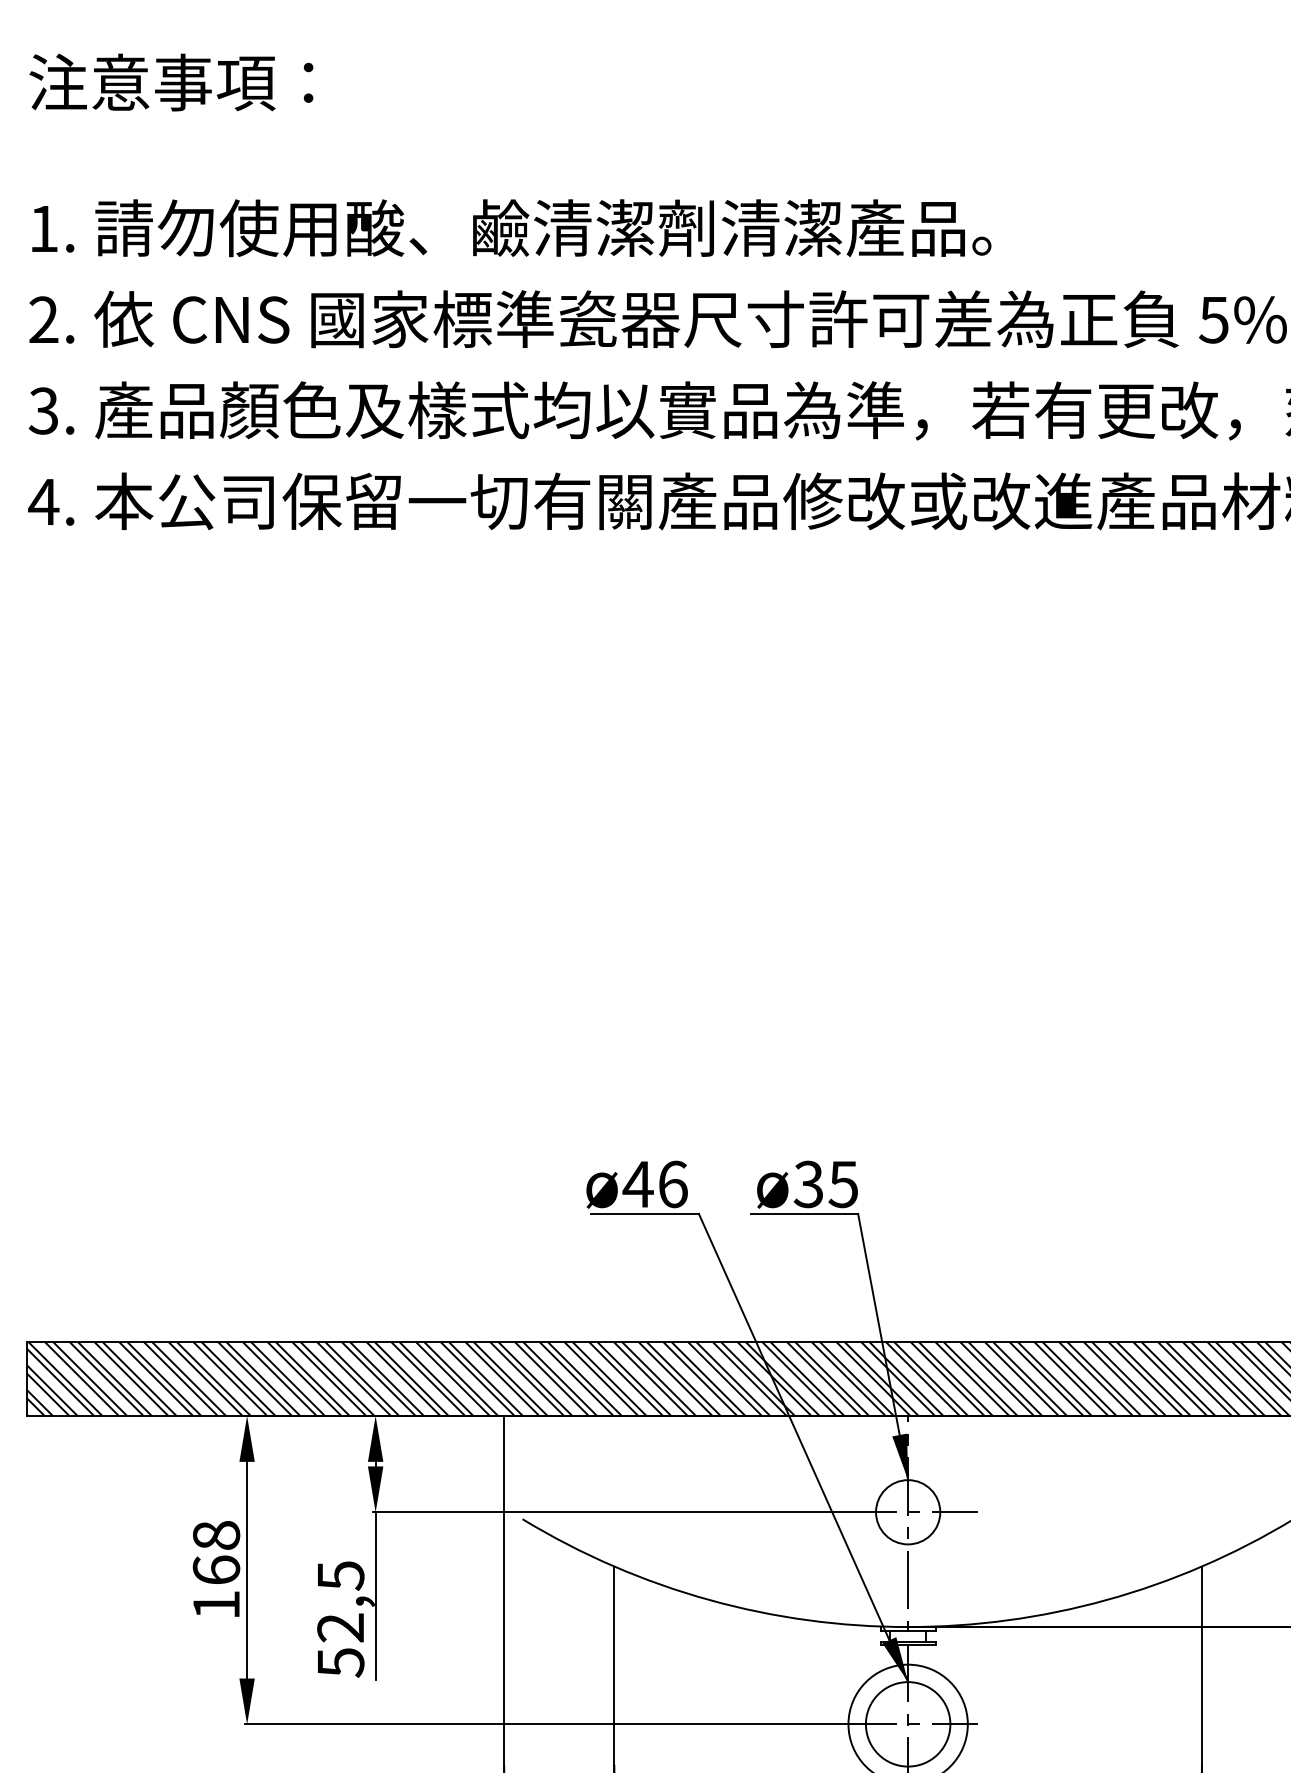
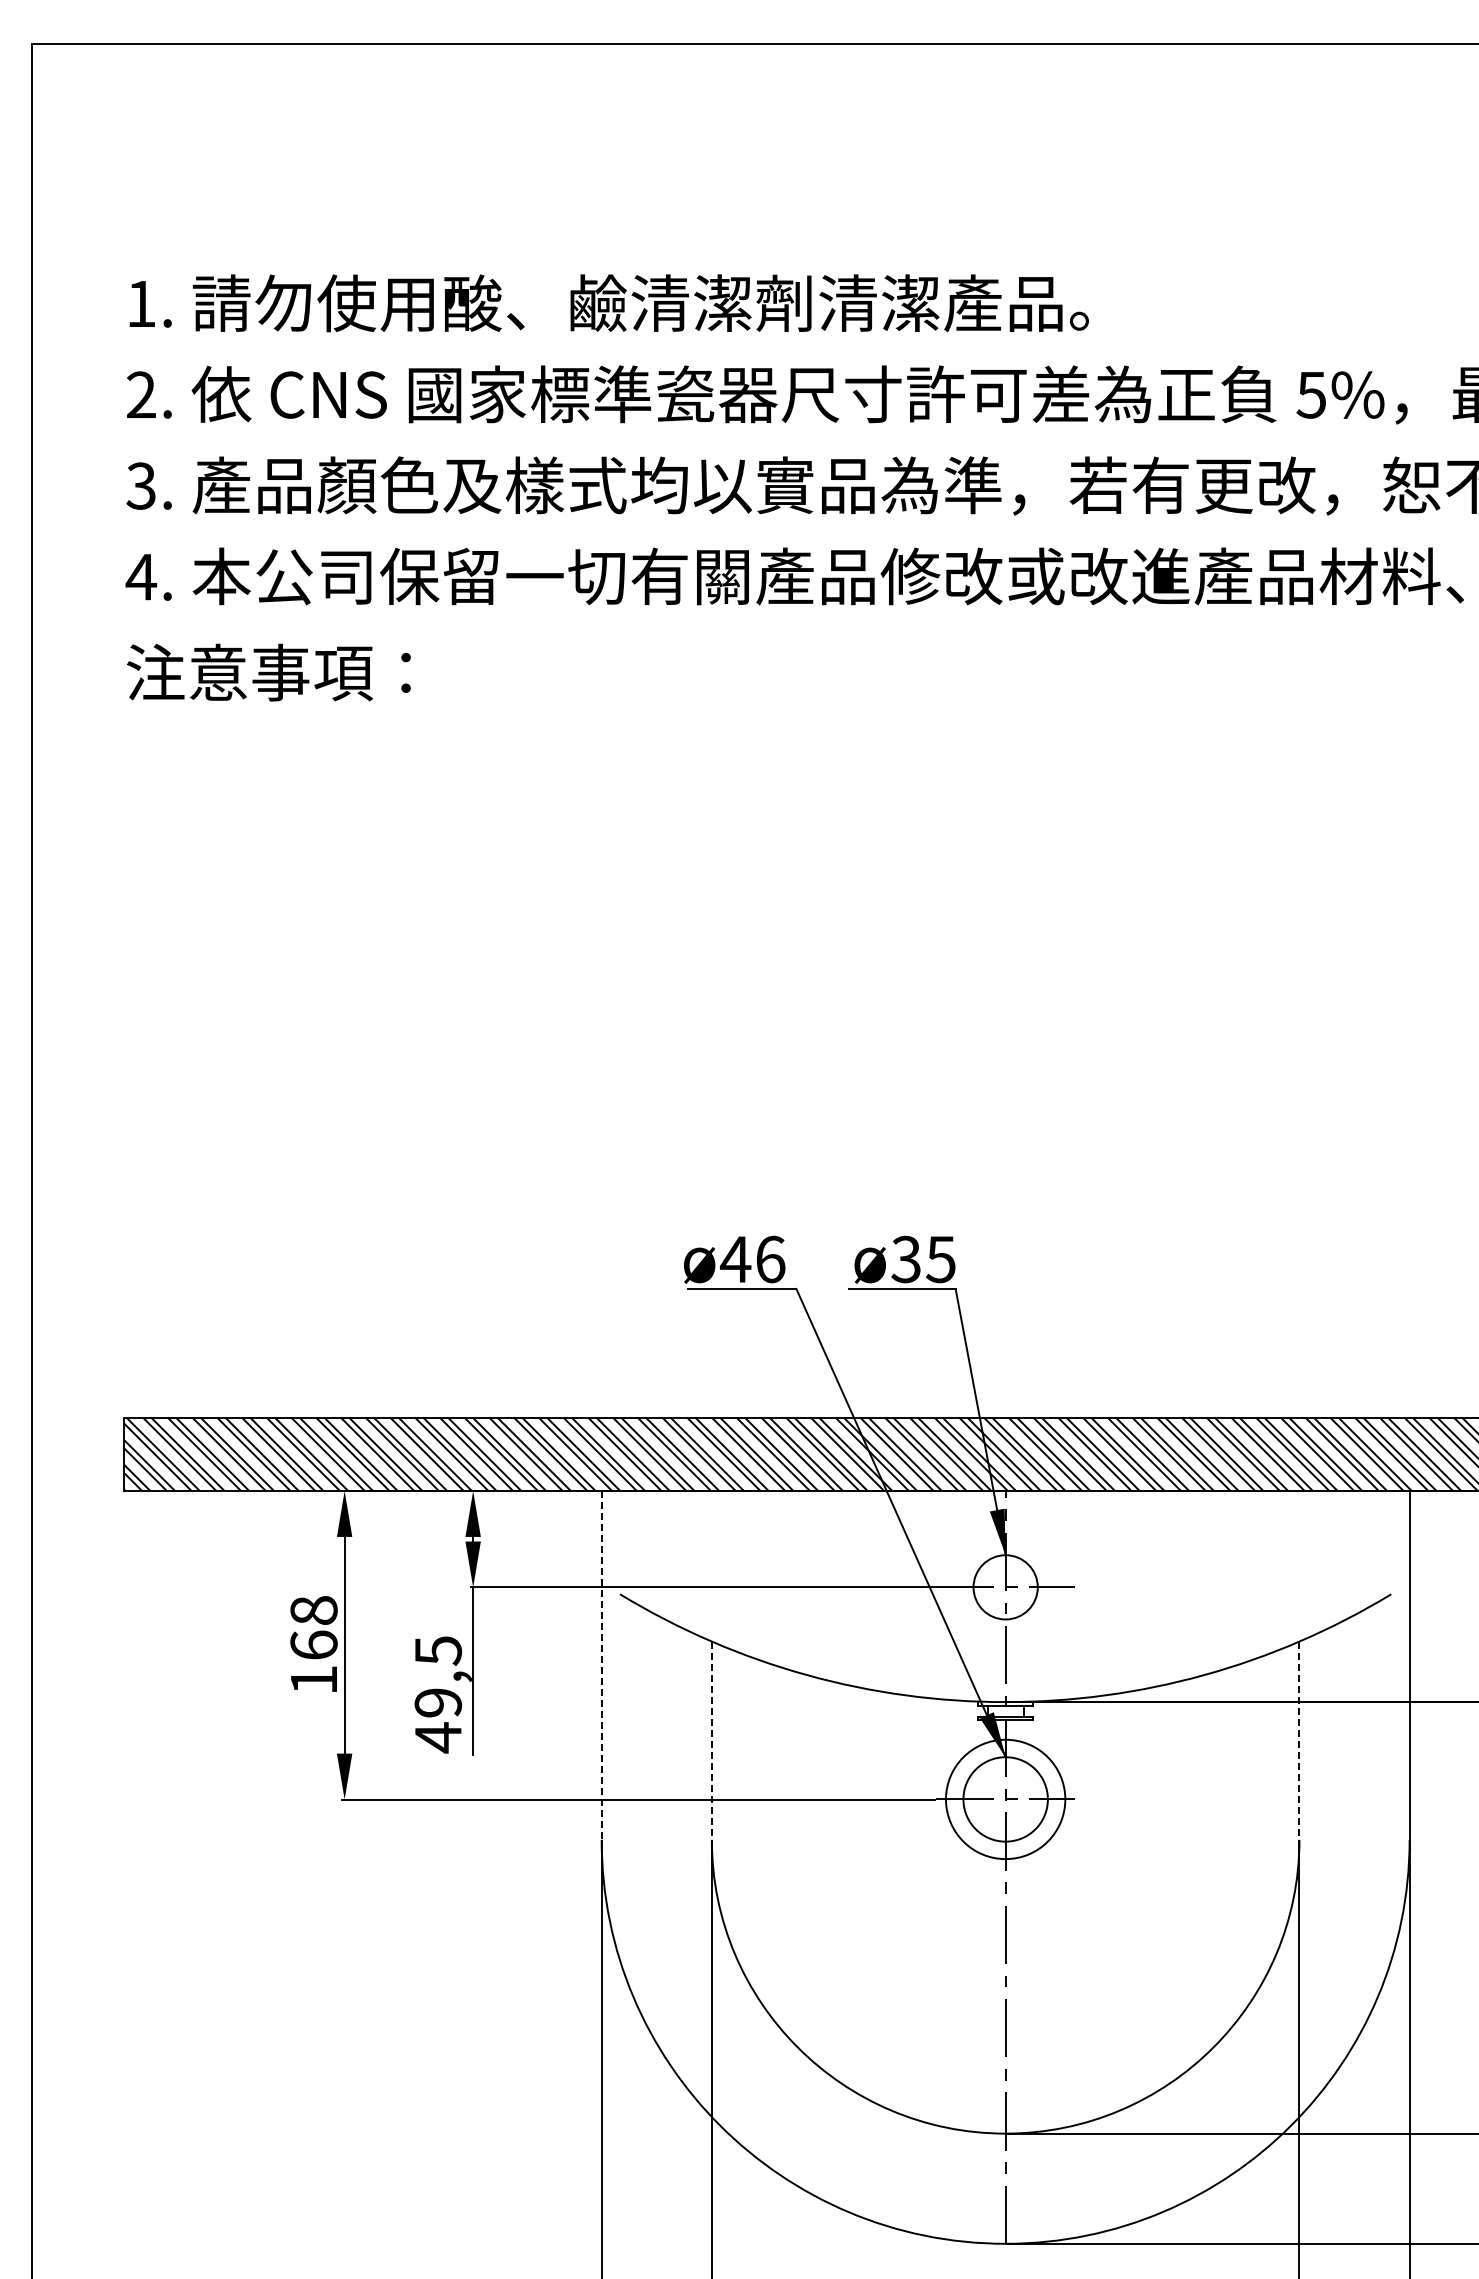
text: (170, 82) -> (268, 672), moved
line: (503, 1590) -> (601, 1665), solid -> dashed
text: (340, 1645) -> (438, 1720), 52,5 -> 49,5
line: (613, 1666) -> (711, 1741), solid -> dashed
line: (1201, 1666) -> (1299, 1741), solid -> dashed

